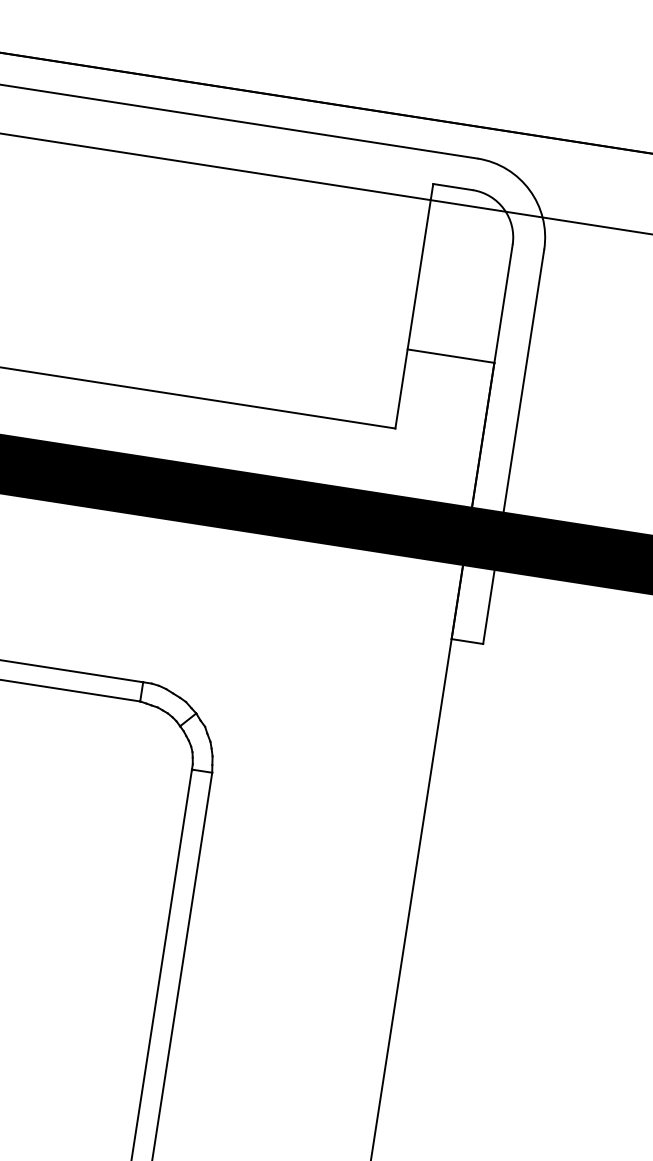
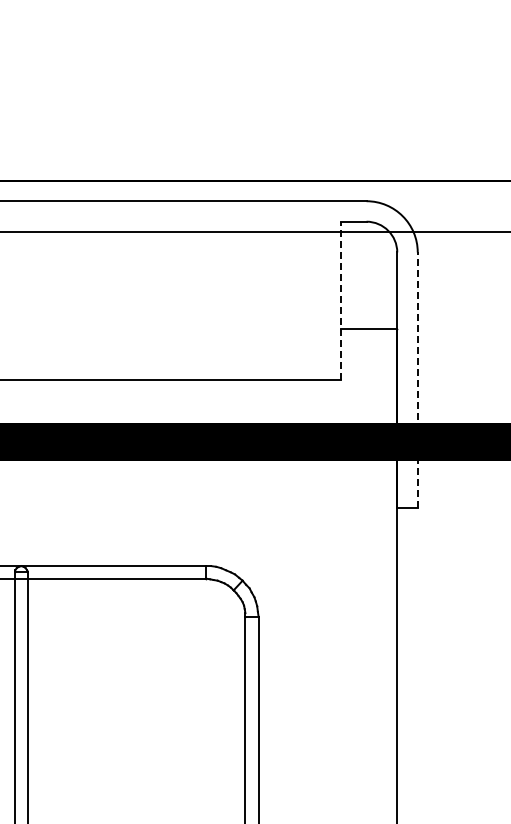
line: (413, 305) -> (340, 300), solid -> dashed
line: (513, 445) -> (417, 379), solid -> dashed

